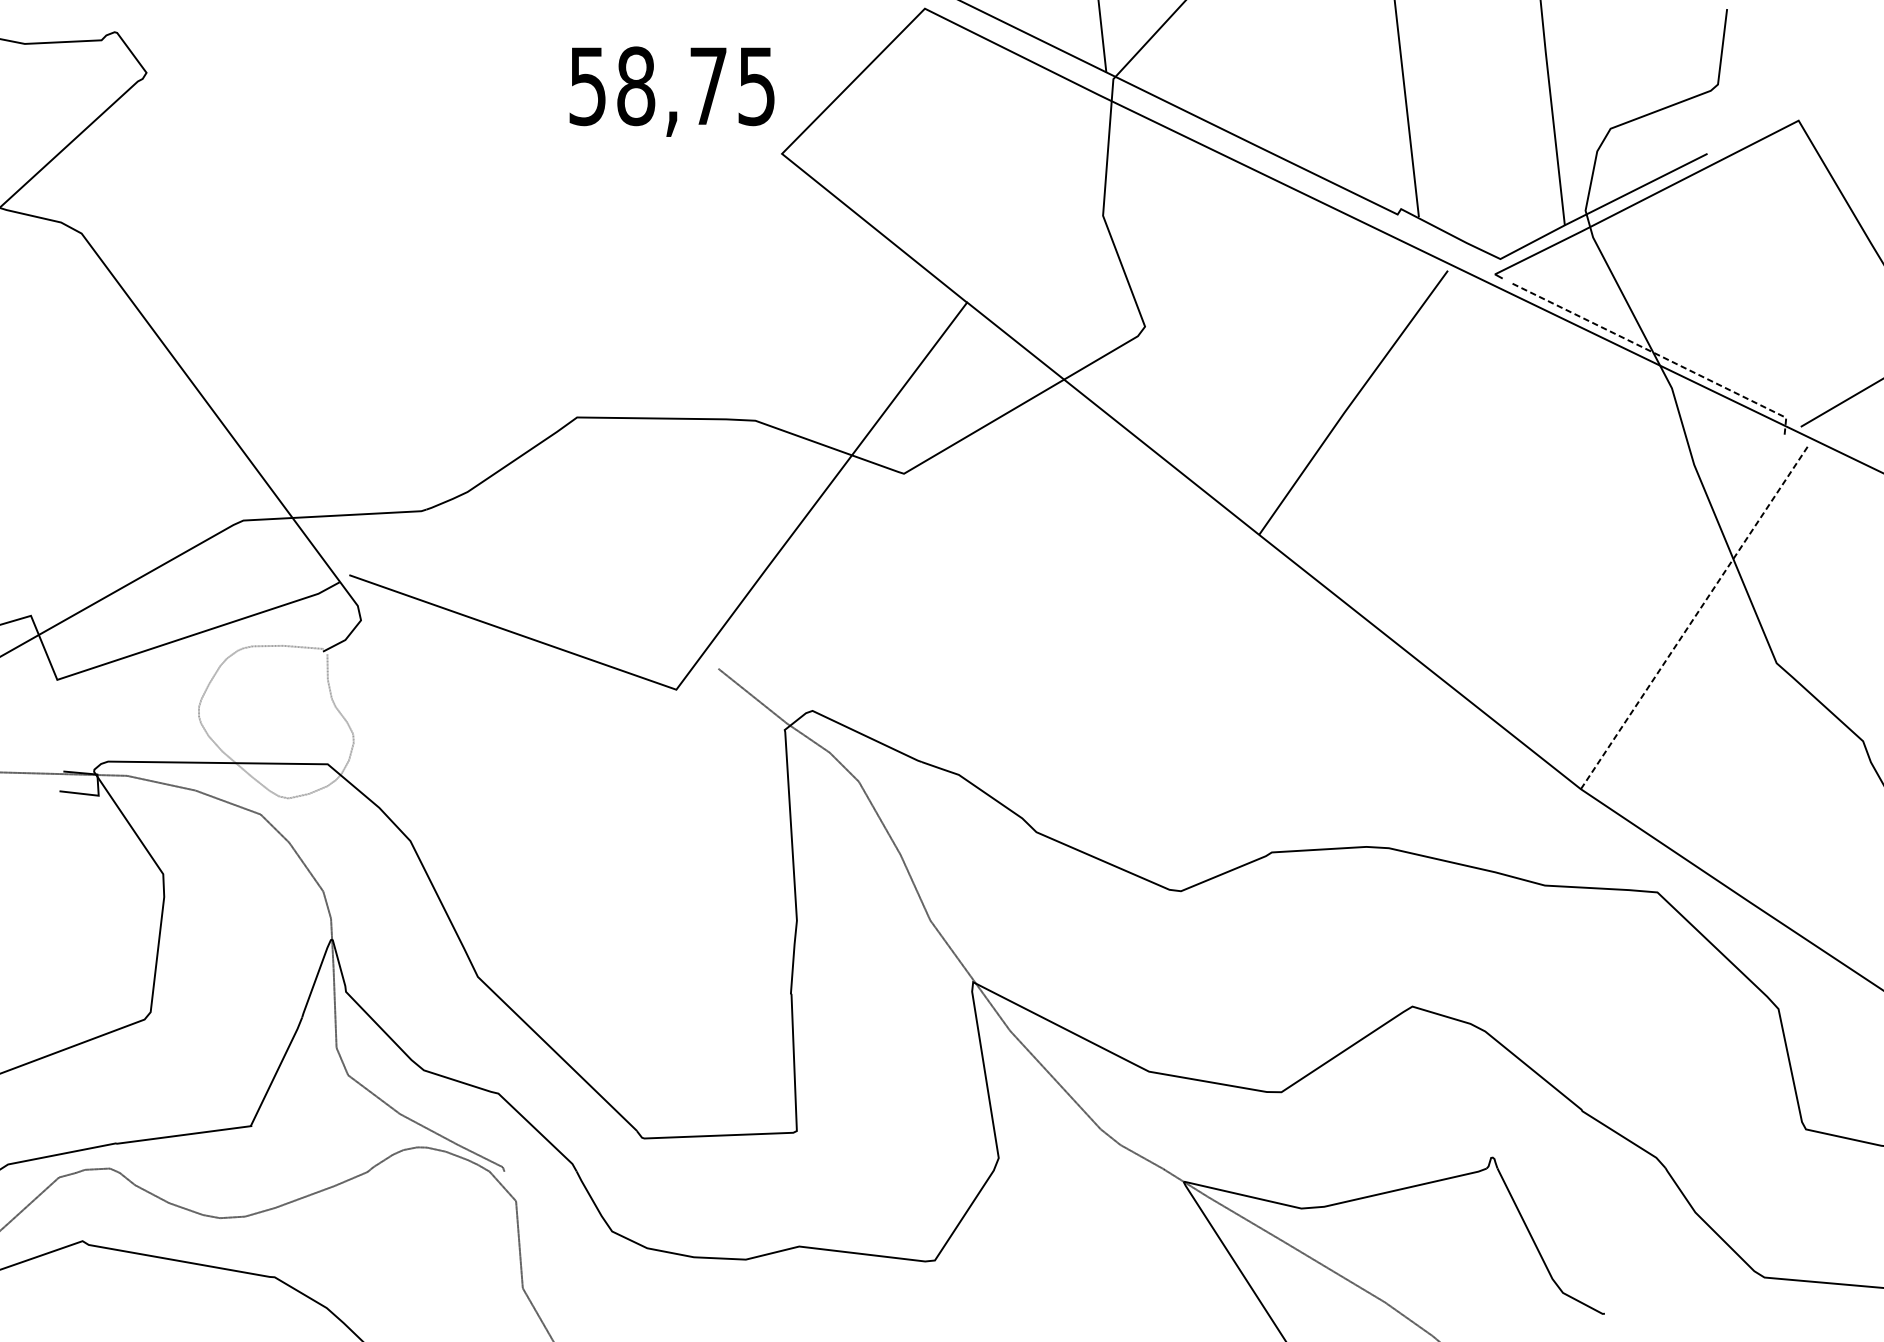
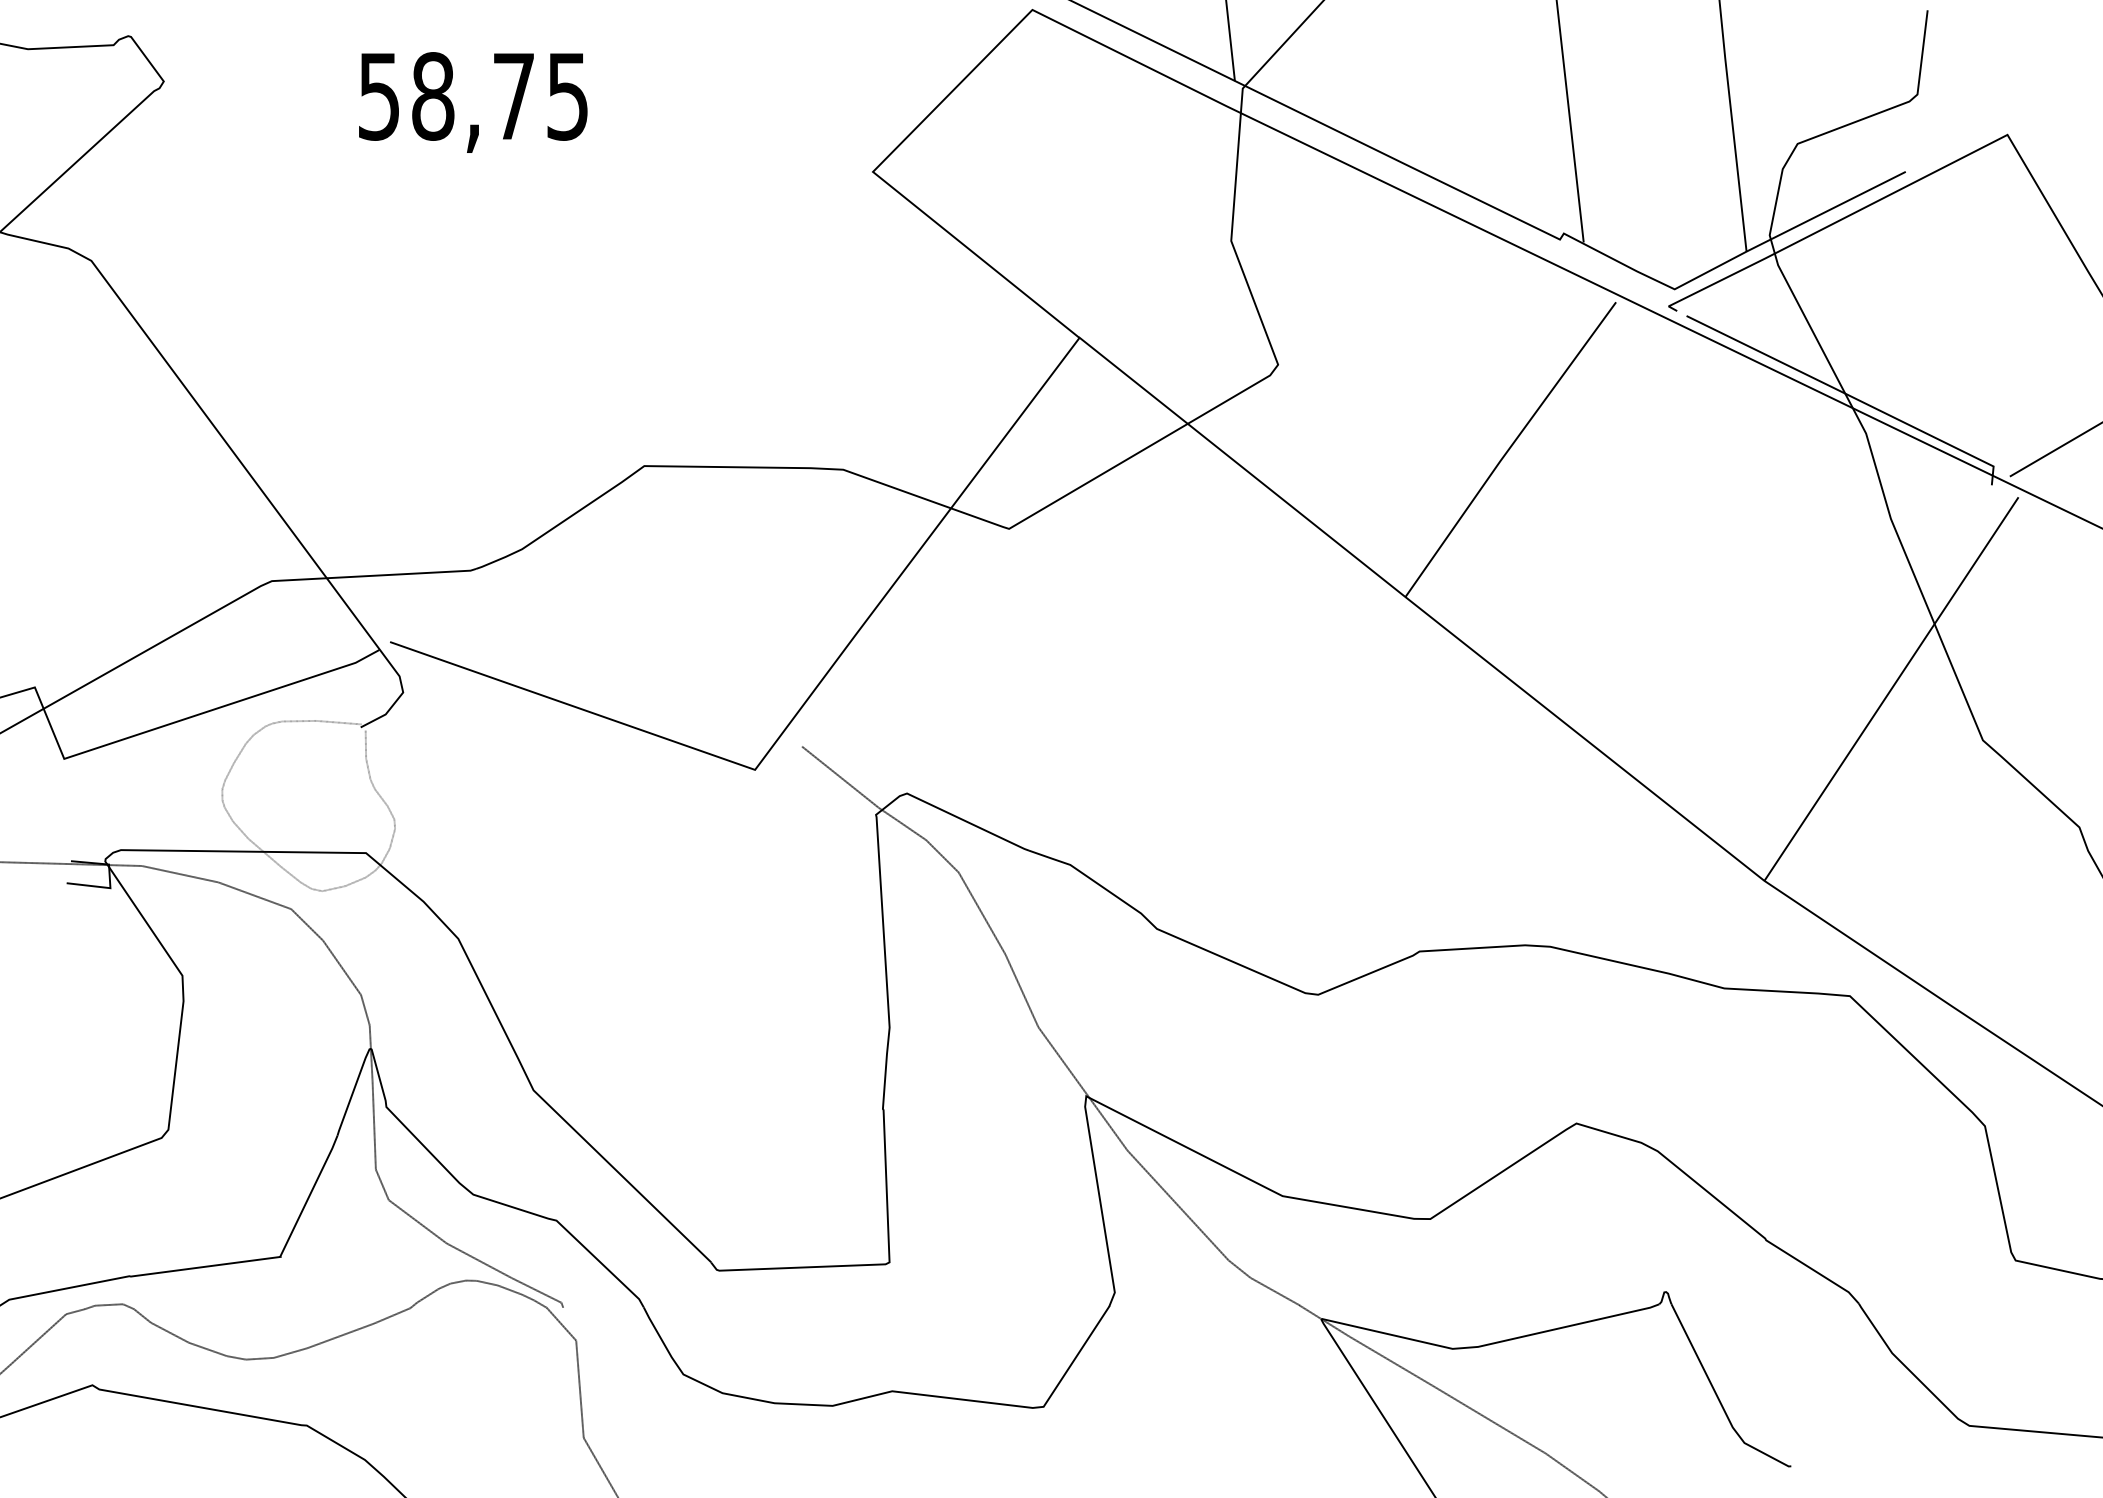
text: (672, 91) -> (473, 102), moved
line: (1656, 354) -> (1848, 395), dashed -> solid
line: (1694, 616) -> (1891, 688), dashed -> solid

